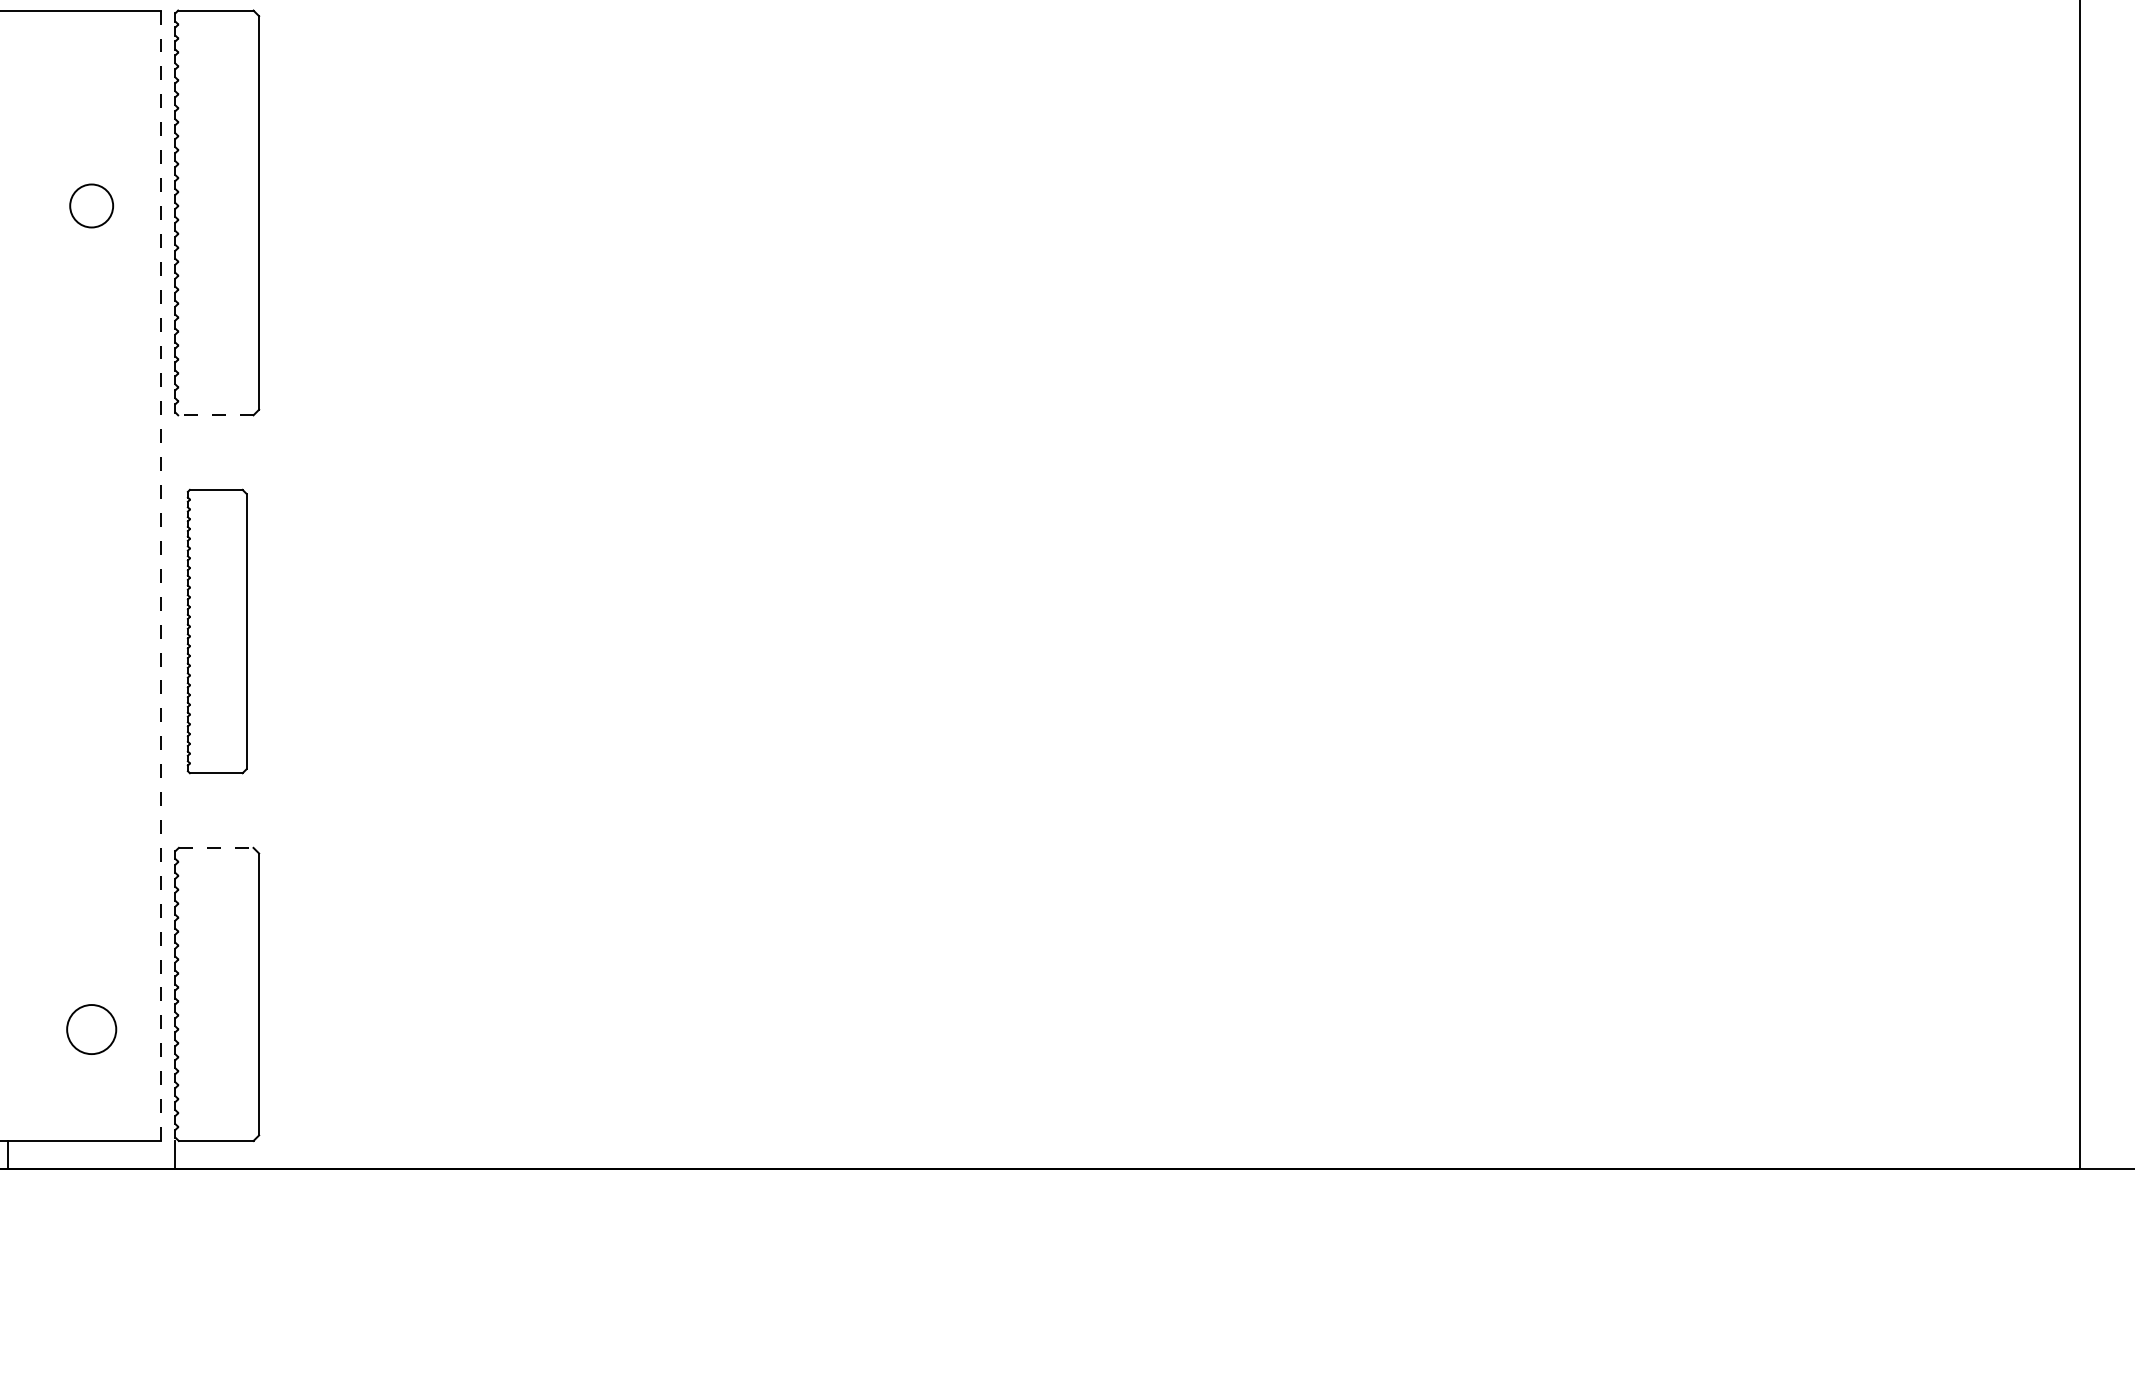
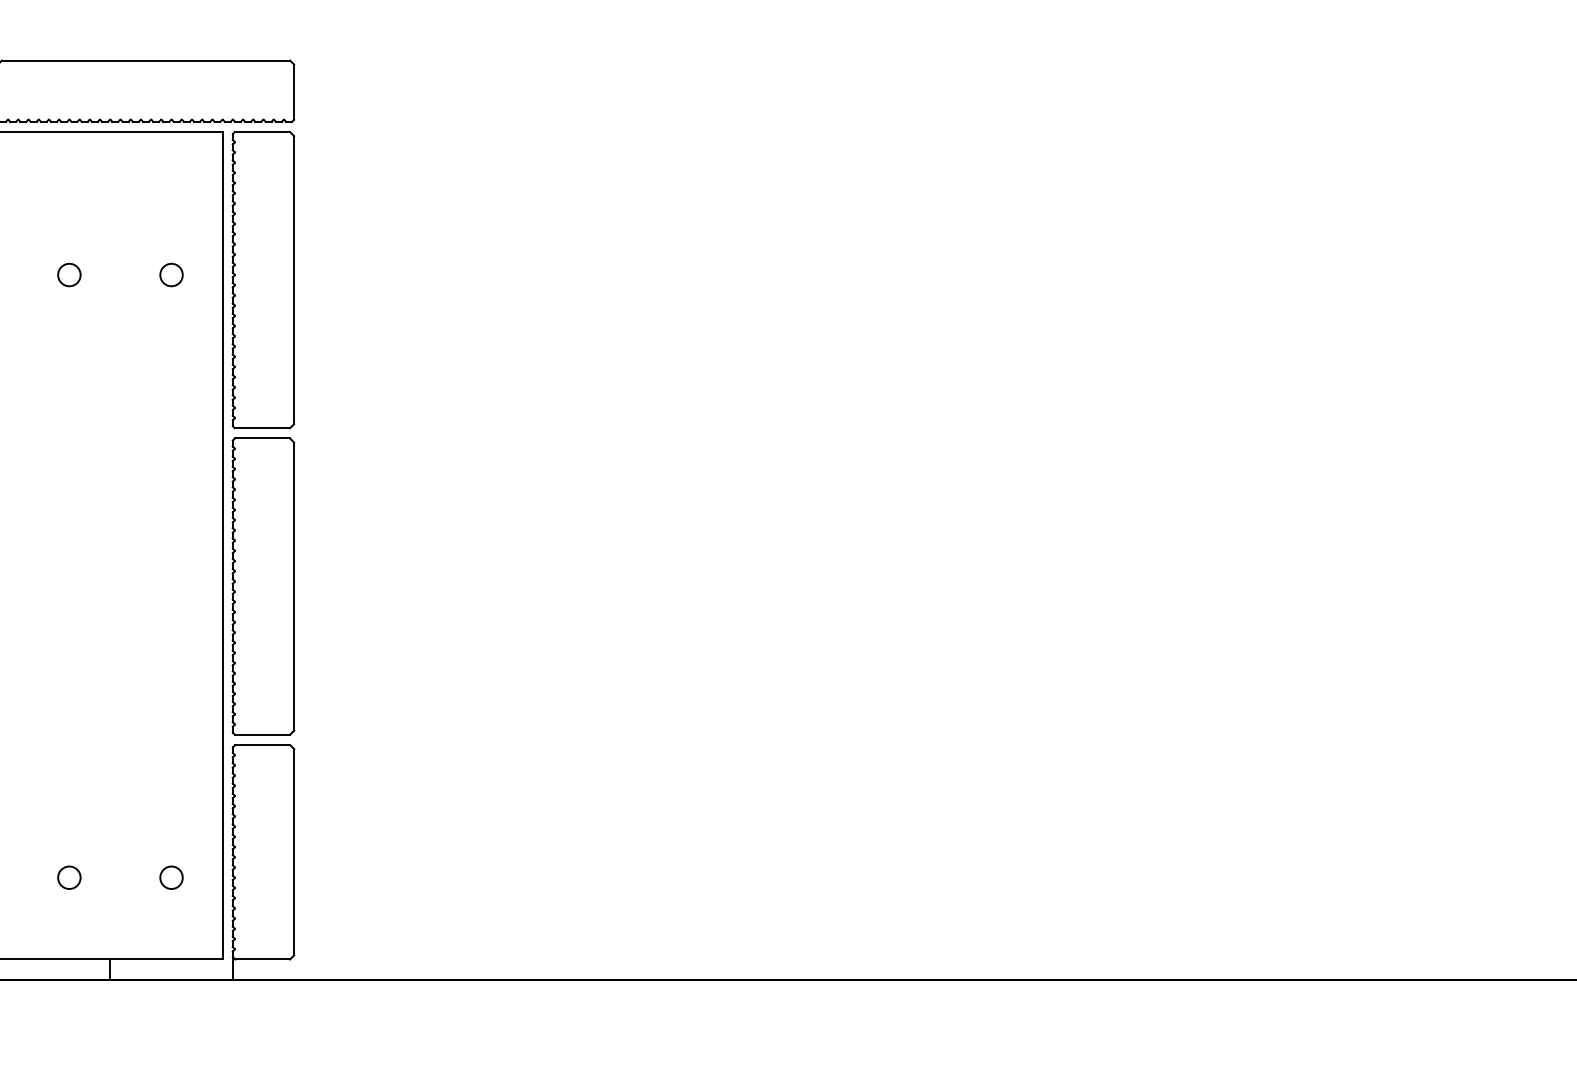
circle: (91, 205) -> (171, 274), size x0.71
line: (215, 415) -> (262, 428), dashed -> solid
line: (161, 575) -> (222, 545), dashed -> solid
part: (217, 631) -> (263, 586), size x1.43
line: (217, 847) -> (263, 744), dashed -> solid
circle: (91, 1028) -> (171, 877), size x0.62

